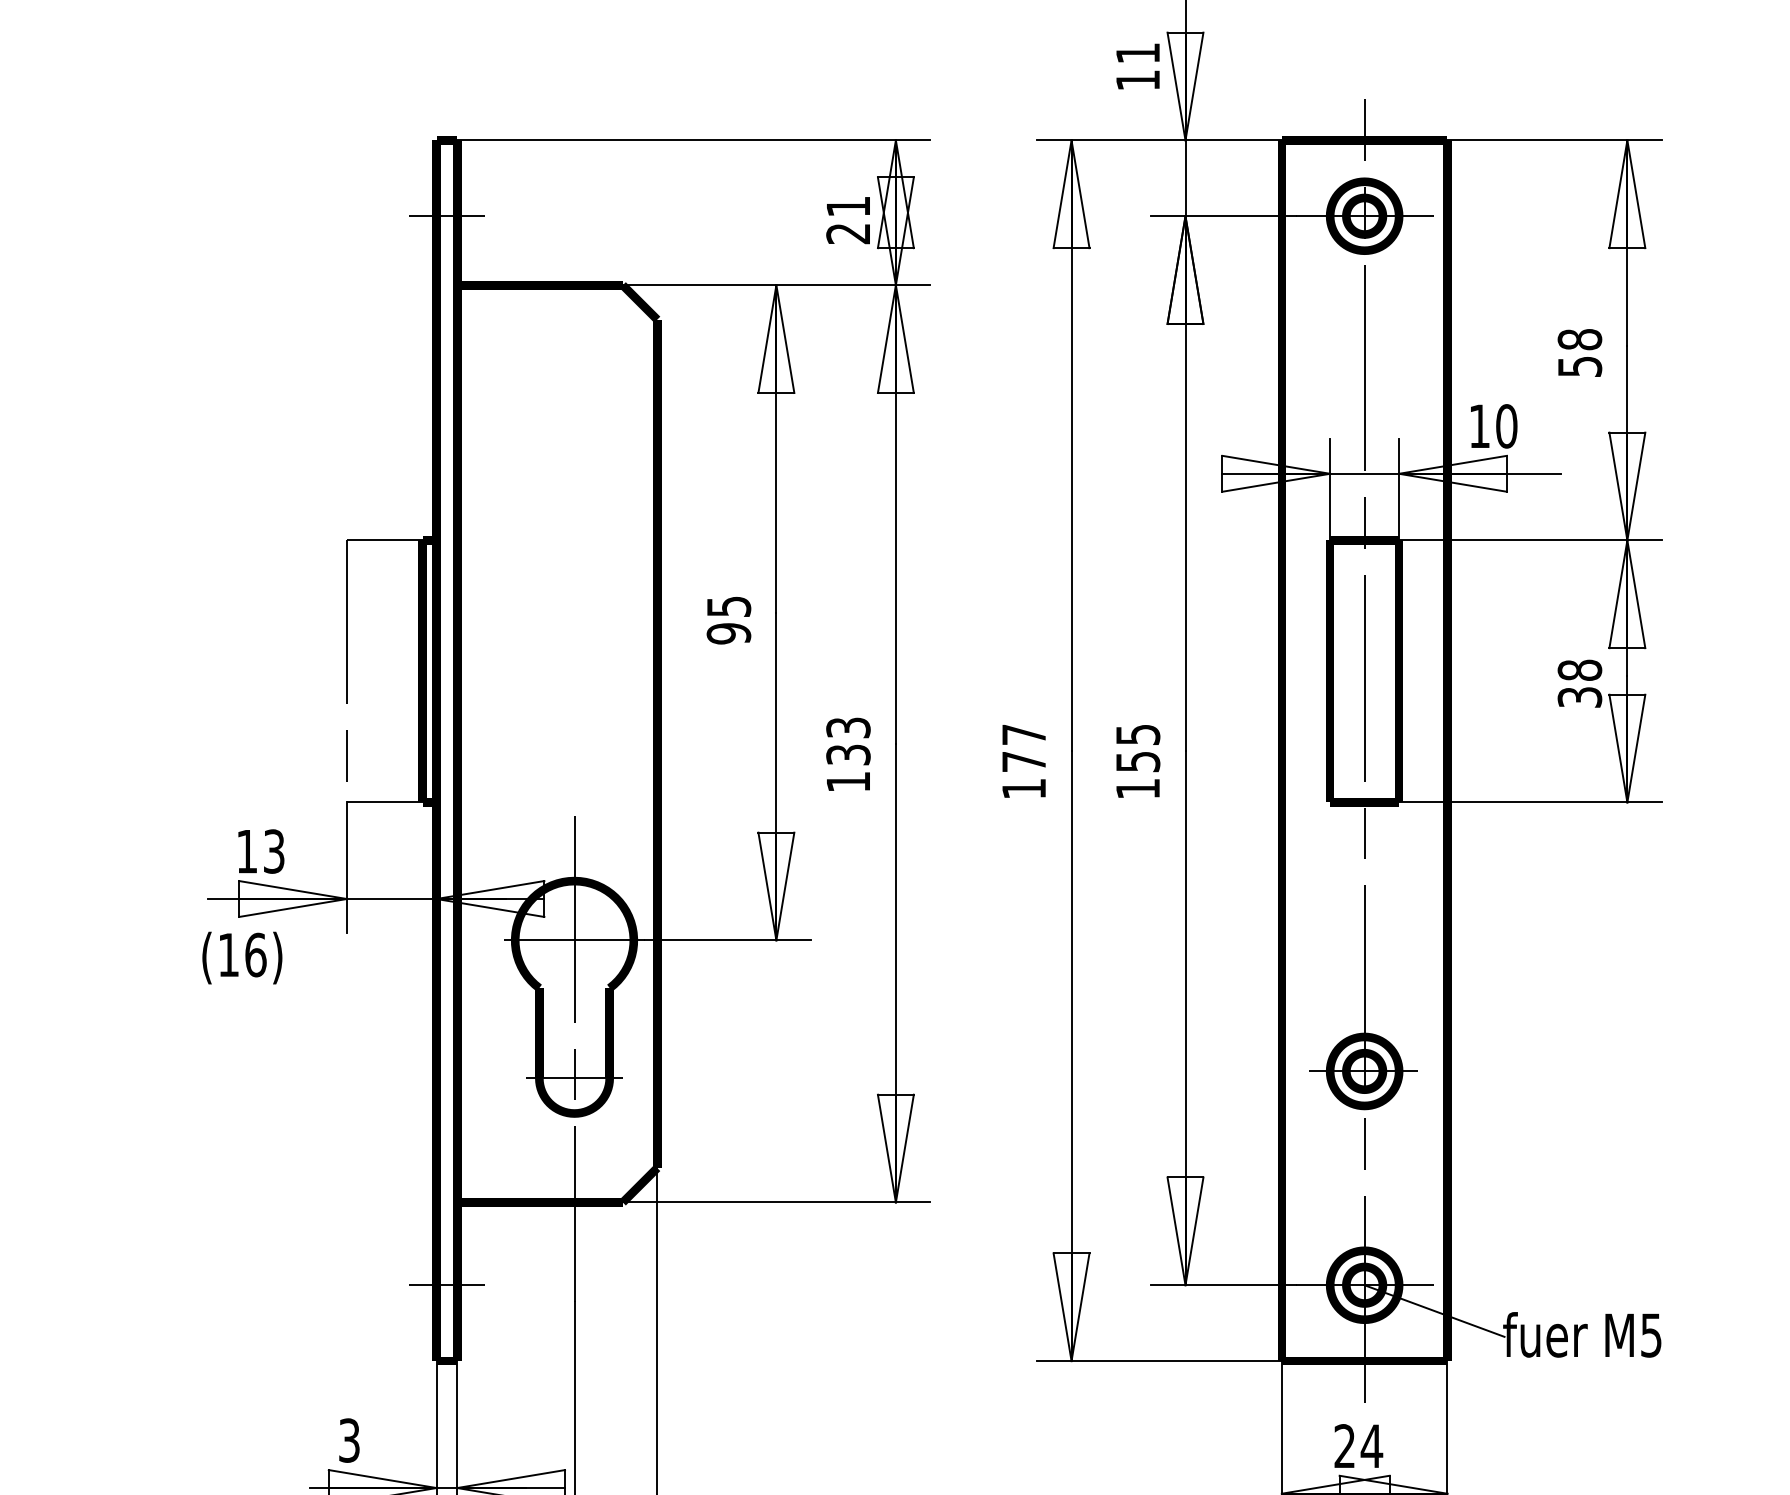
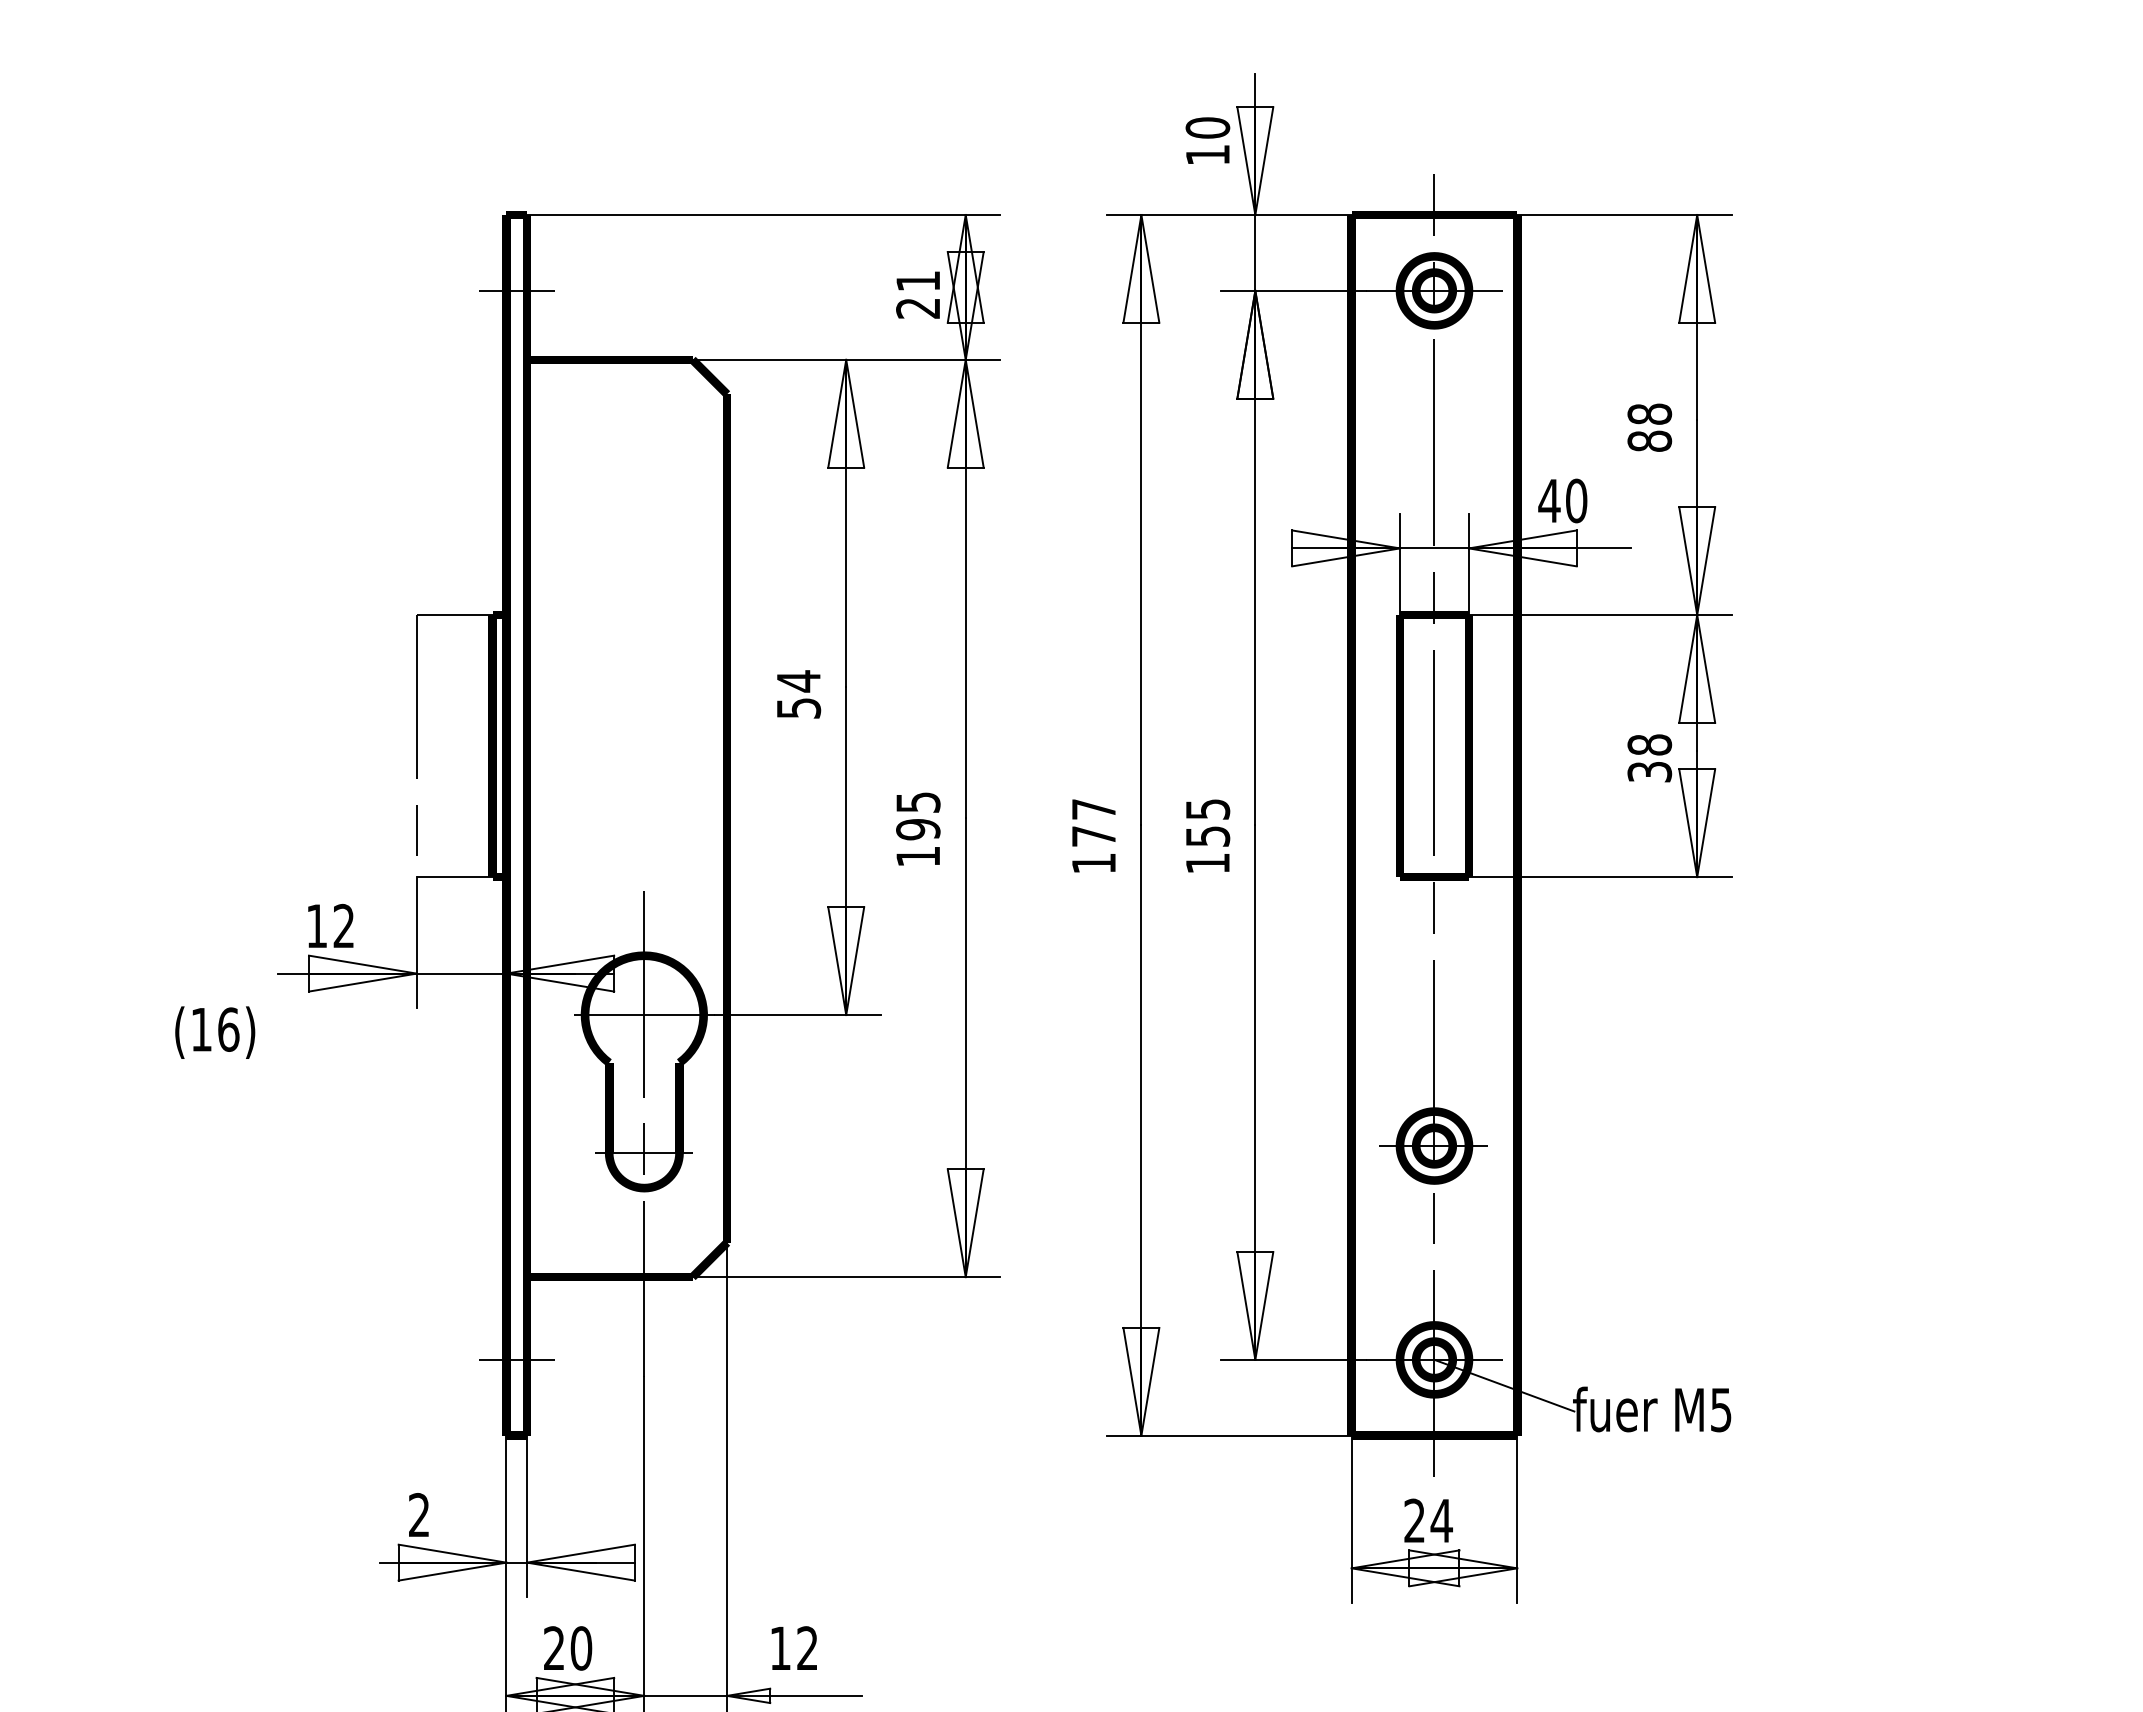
text: (1137, 52) -> (1207, 127), 11 -> 10
text: (1579, 365) -> (1649, 440), 58 -> 88
text: (1479, 425) -> (1549, 500), 10 -> 40
text: (728, 619) -> (798, 694), 95 -> 54
text: (848, 741) -> (918, 816), 133 -> 195
text: (273, 851) -> (343, 926), 13 -> 12
text: (242, 957) -> (215, 1032), moved
text: (349, 1440) -> (419, 1515), 3 -> 2

